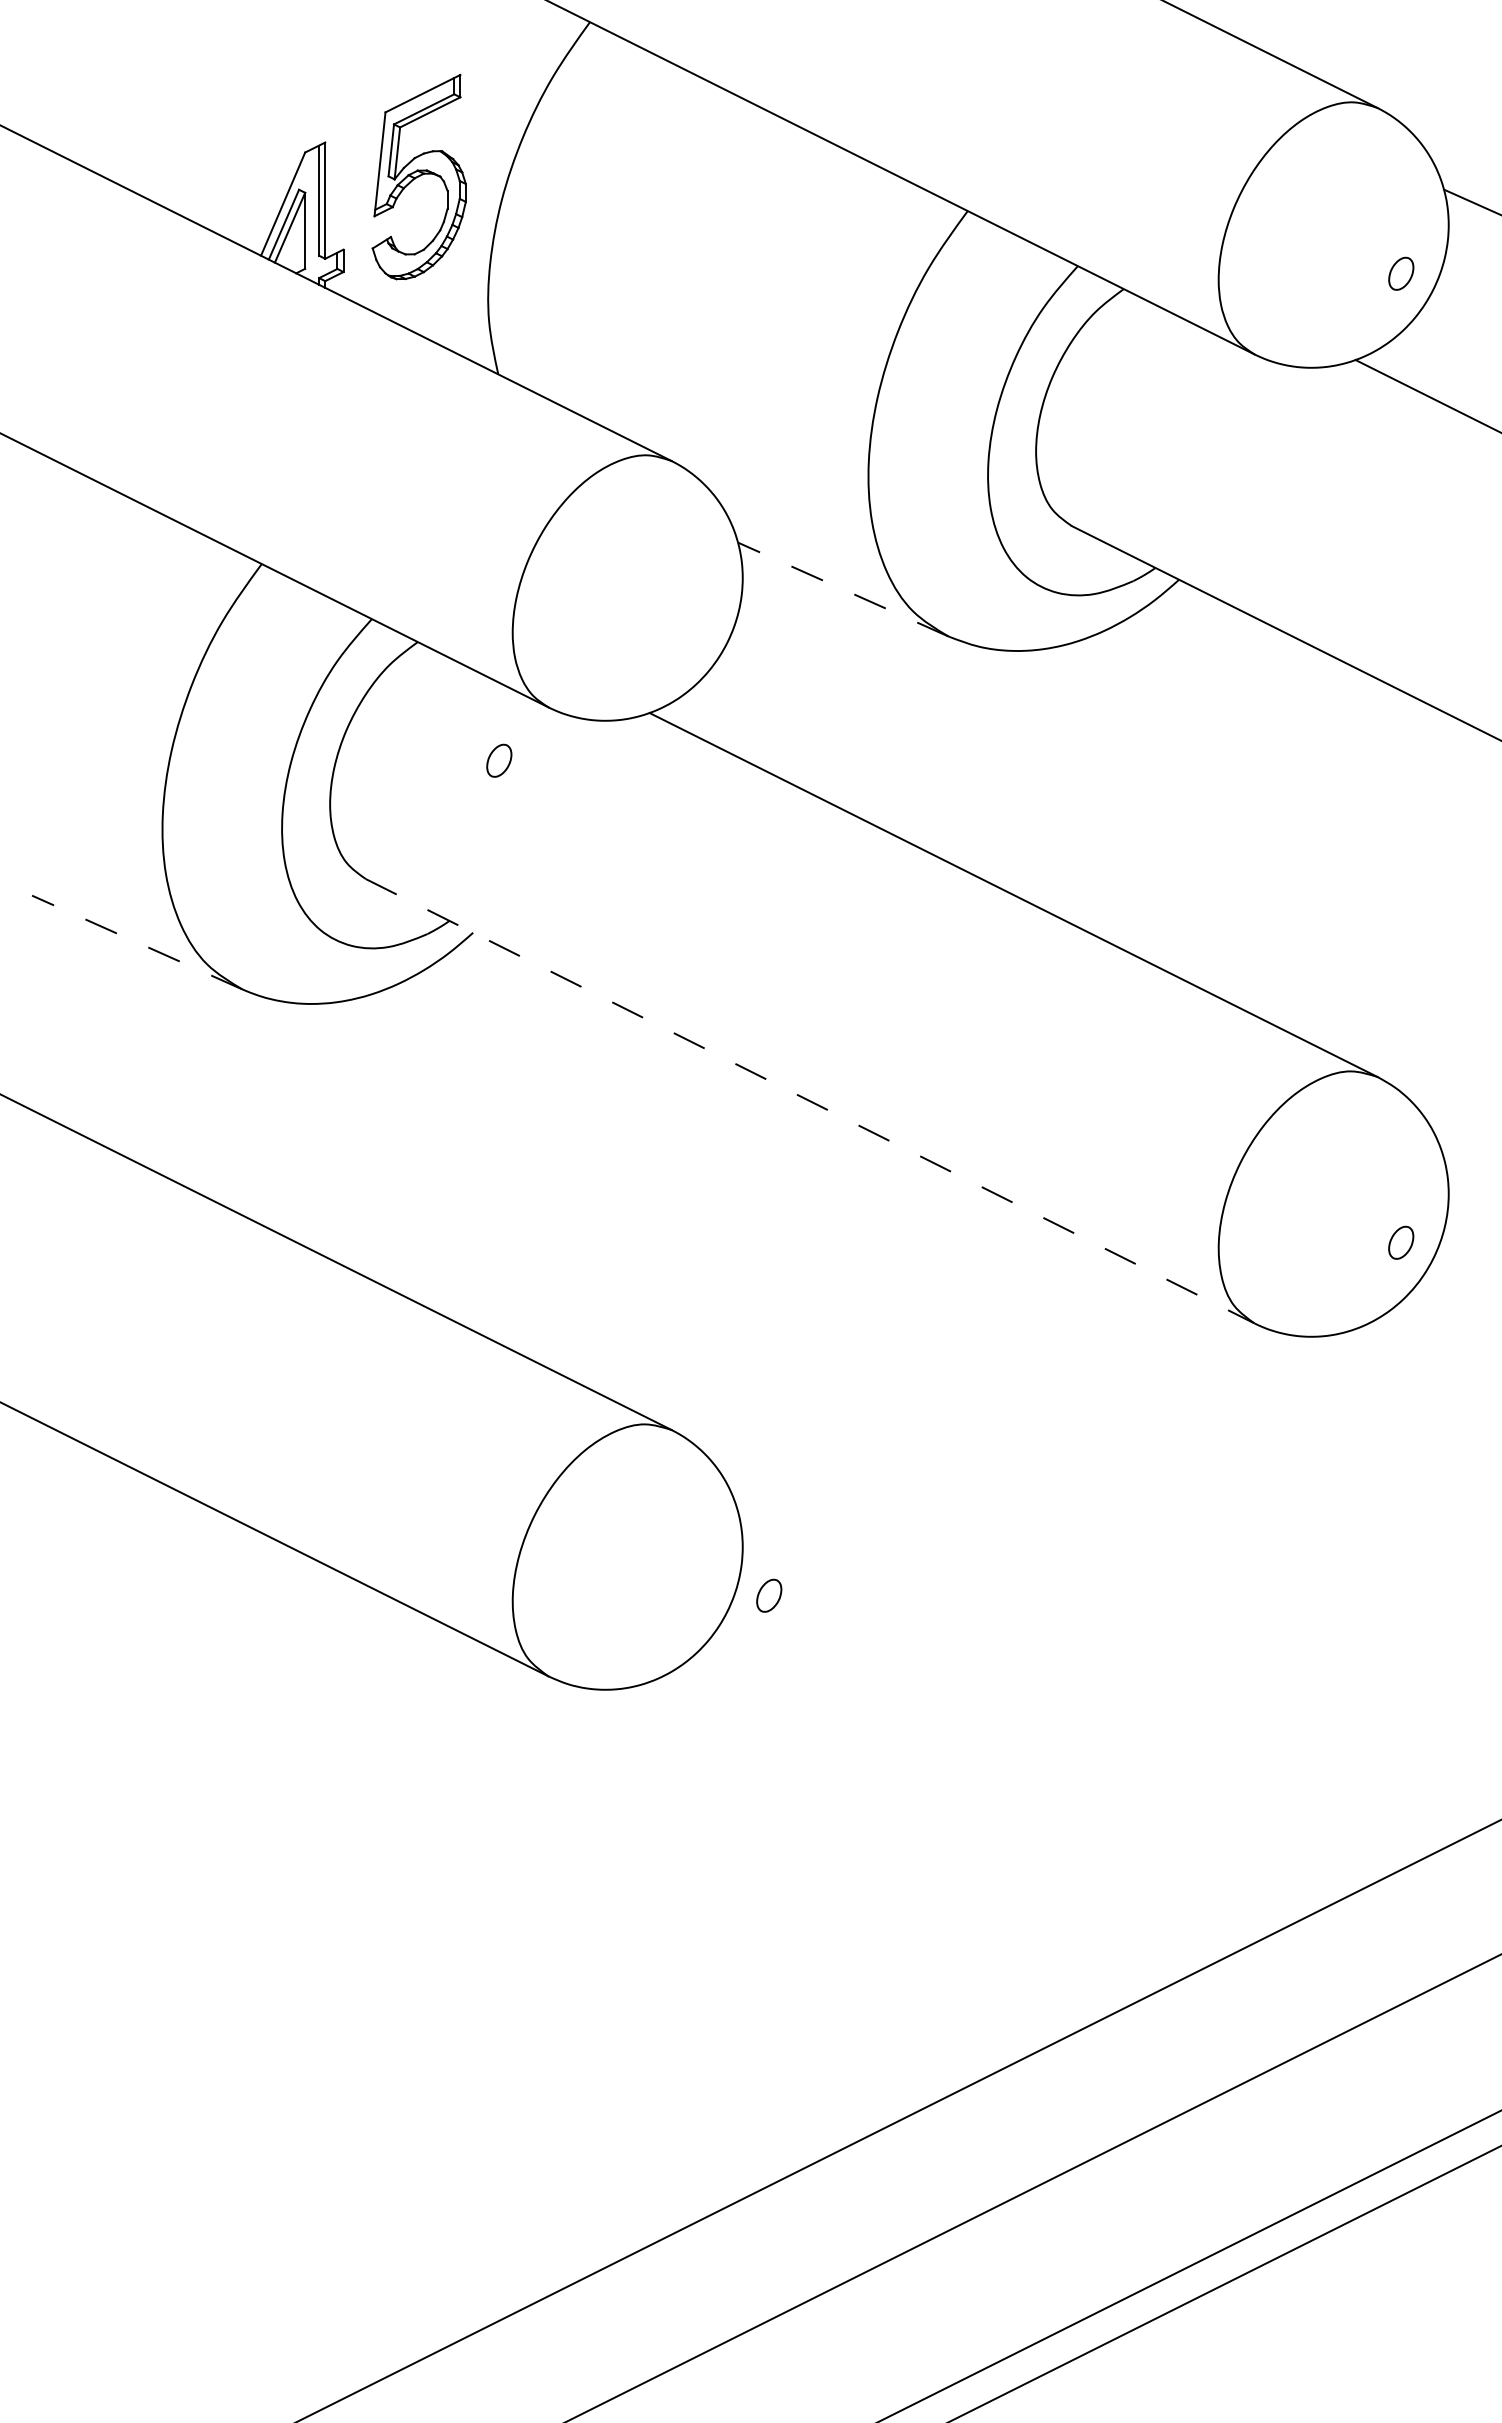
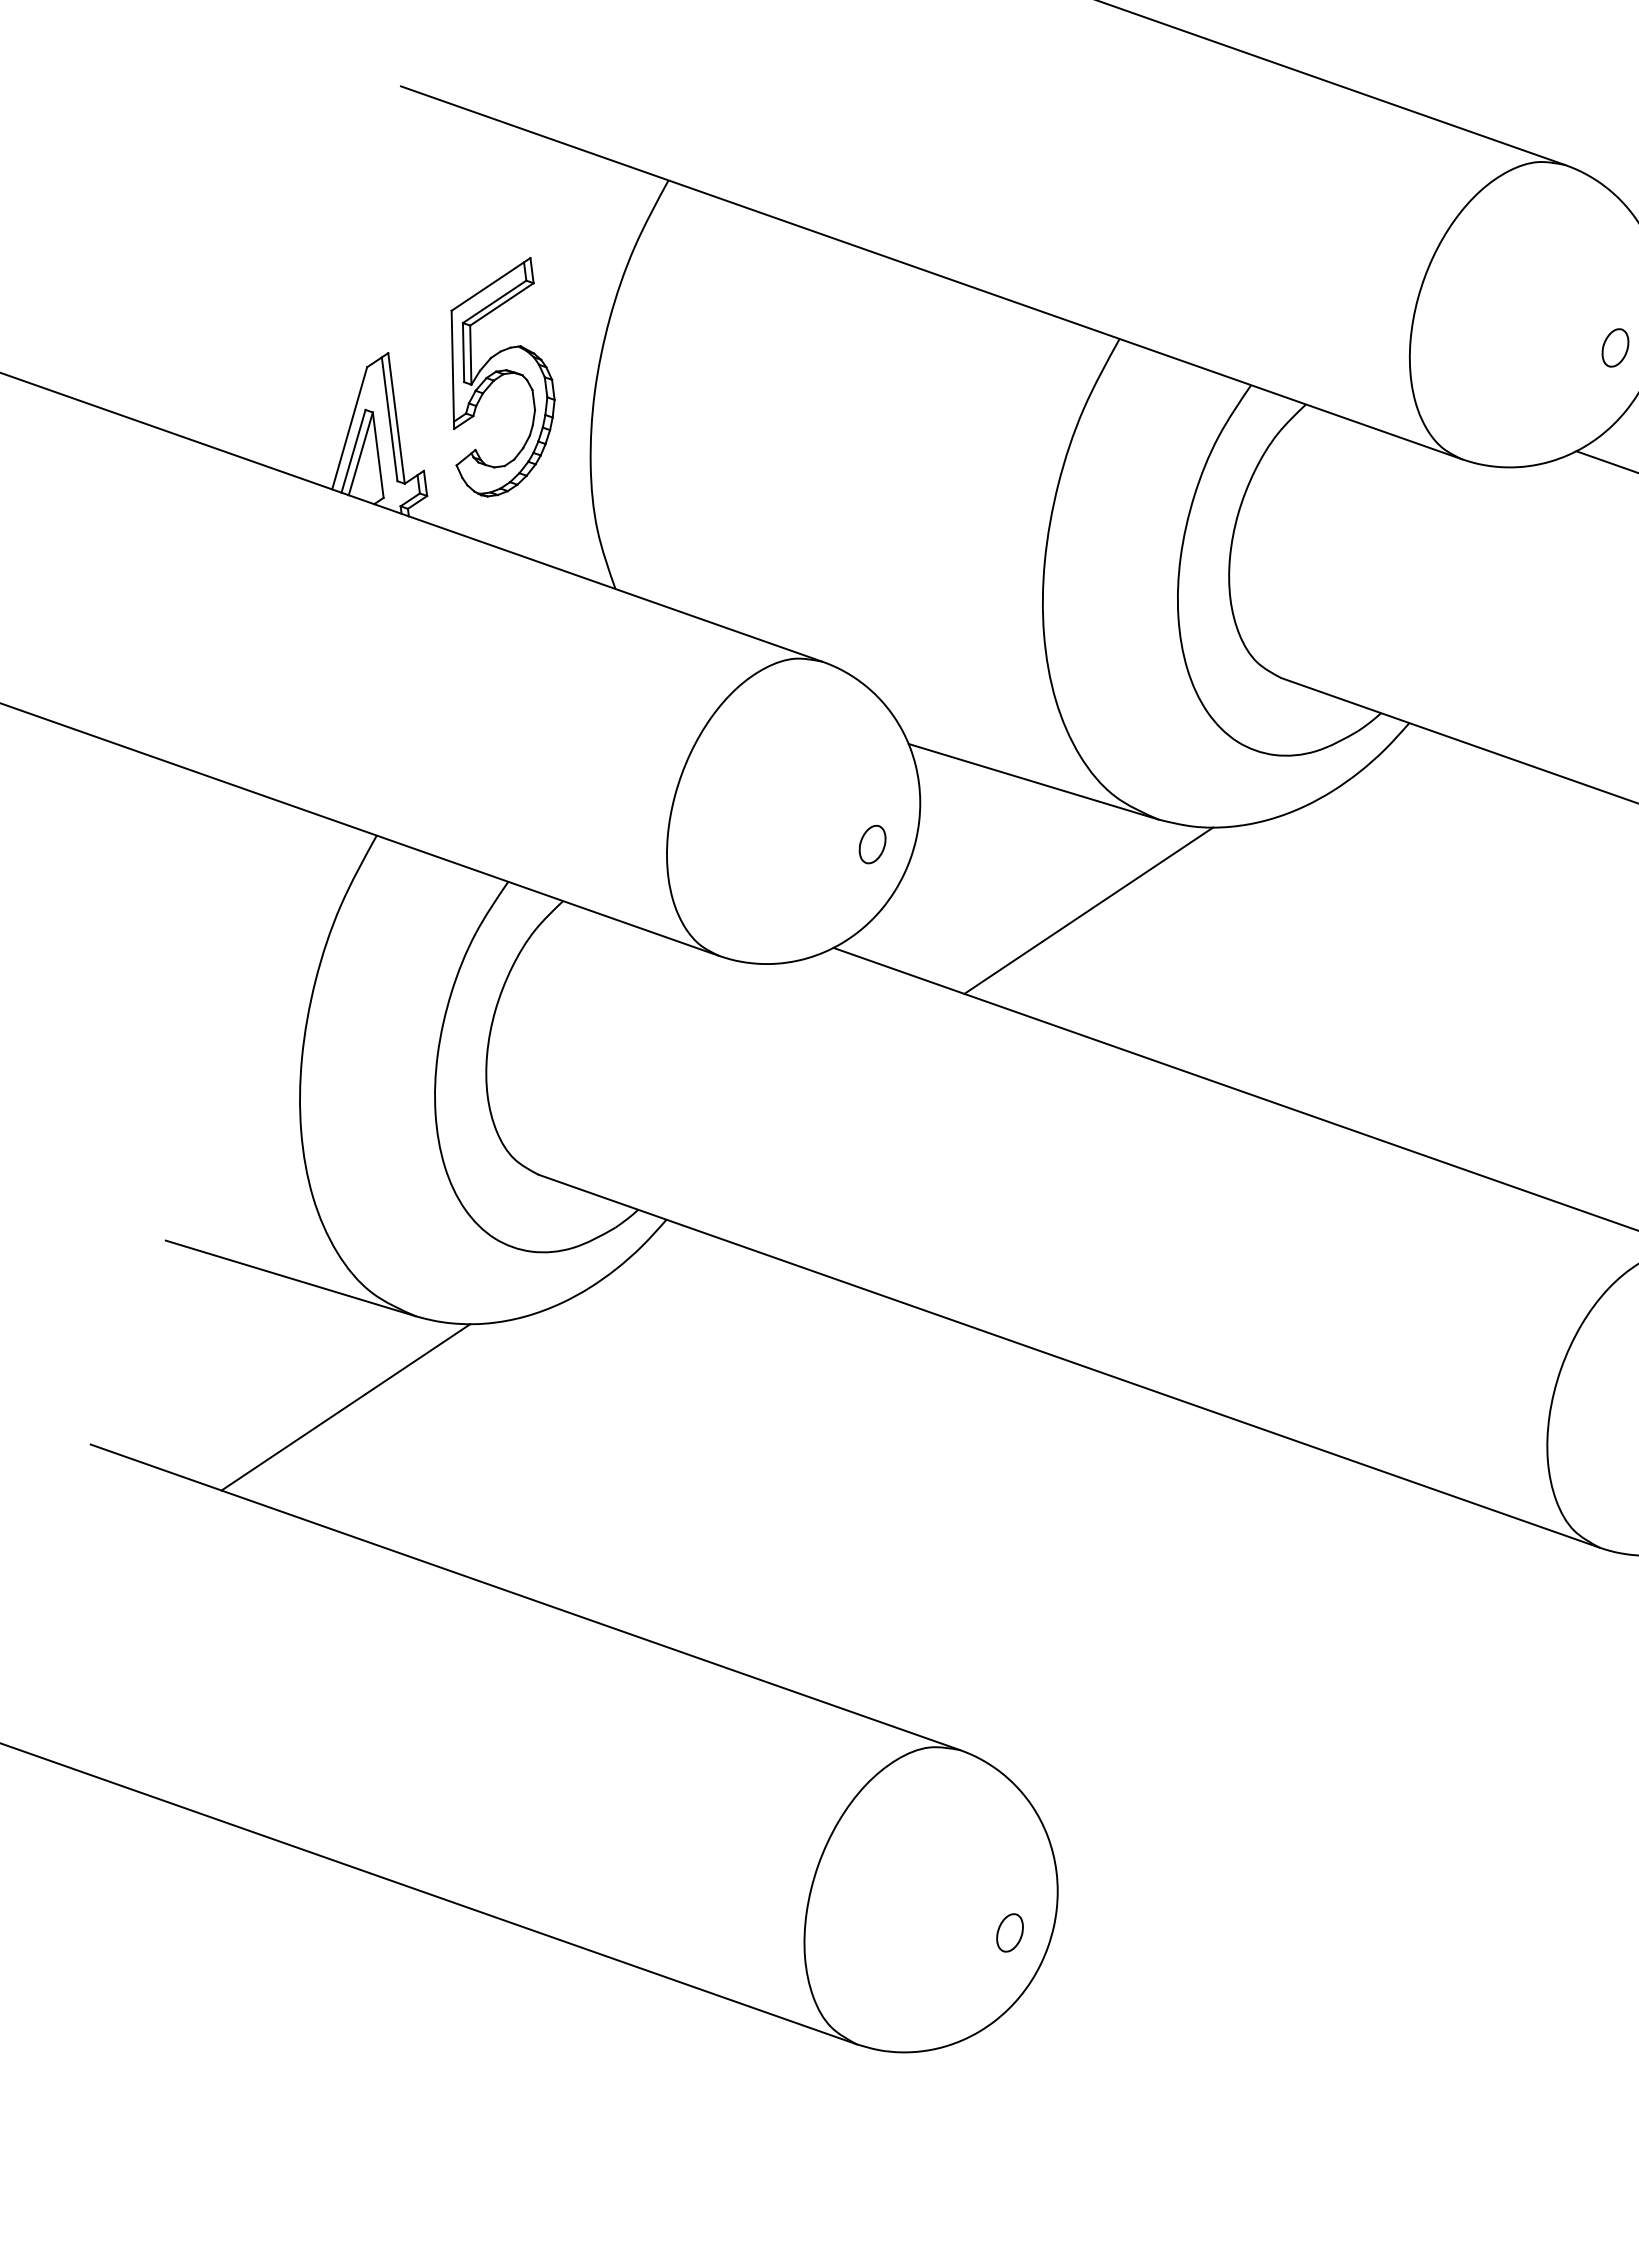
line: (842, 589) -> (1032, 781), dashed -> solid
line: (877, 708) -> (1088, 910), added
part: (499, 760) -> (872, 844), moved
line: (136, 942) -> (289, 1278), dashed -> solid
line: (171, 1061) -> (345, 1407), added
line: (810, 1101) -> (1069, 1361), dashed -> solid
part: (769, 1595) -> (1010, 1932), moved

